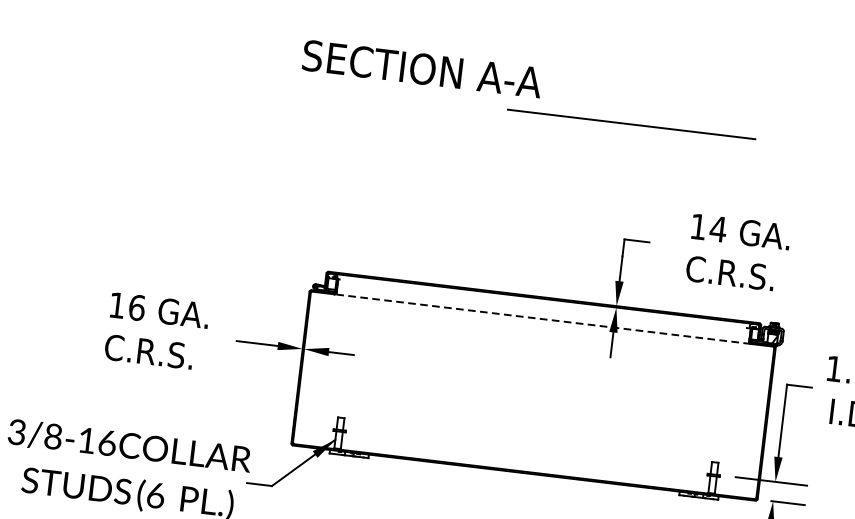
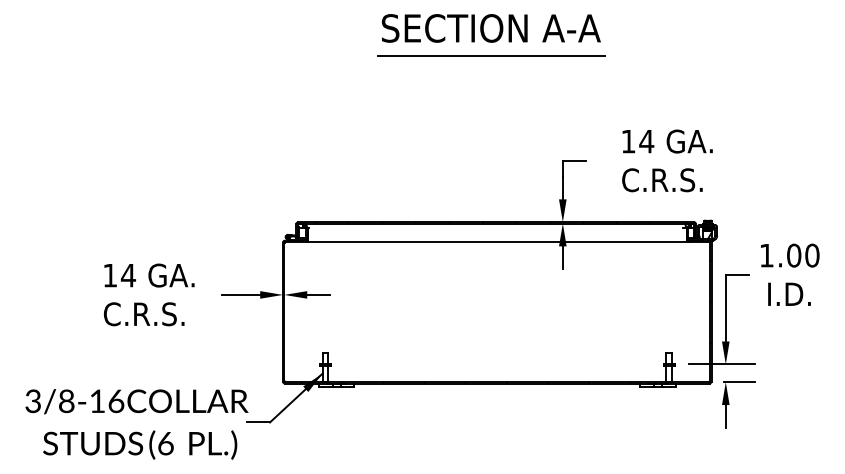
text: (422, 69) -> (491, 28), moved
line: (631, 123) -> (491, 55), moved
text: (137, 307) -> (128, 275), 16 -> 14
line: (541, 319) -> (496, 242), dashed -> solid

